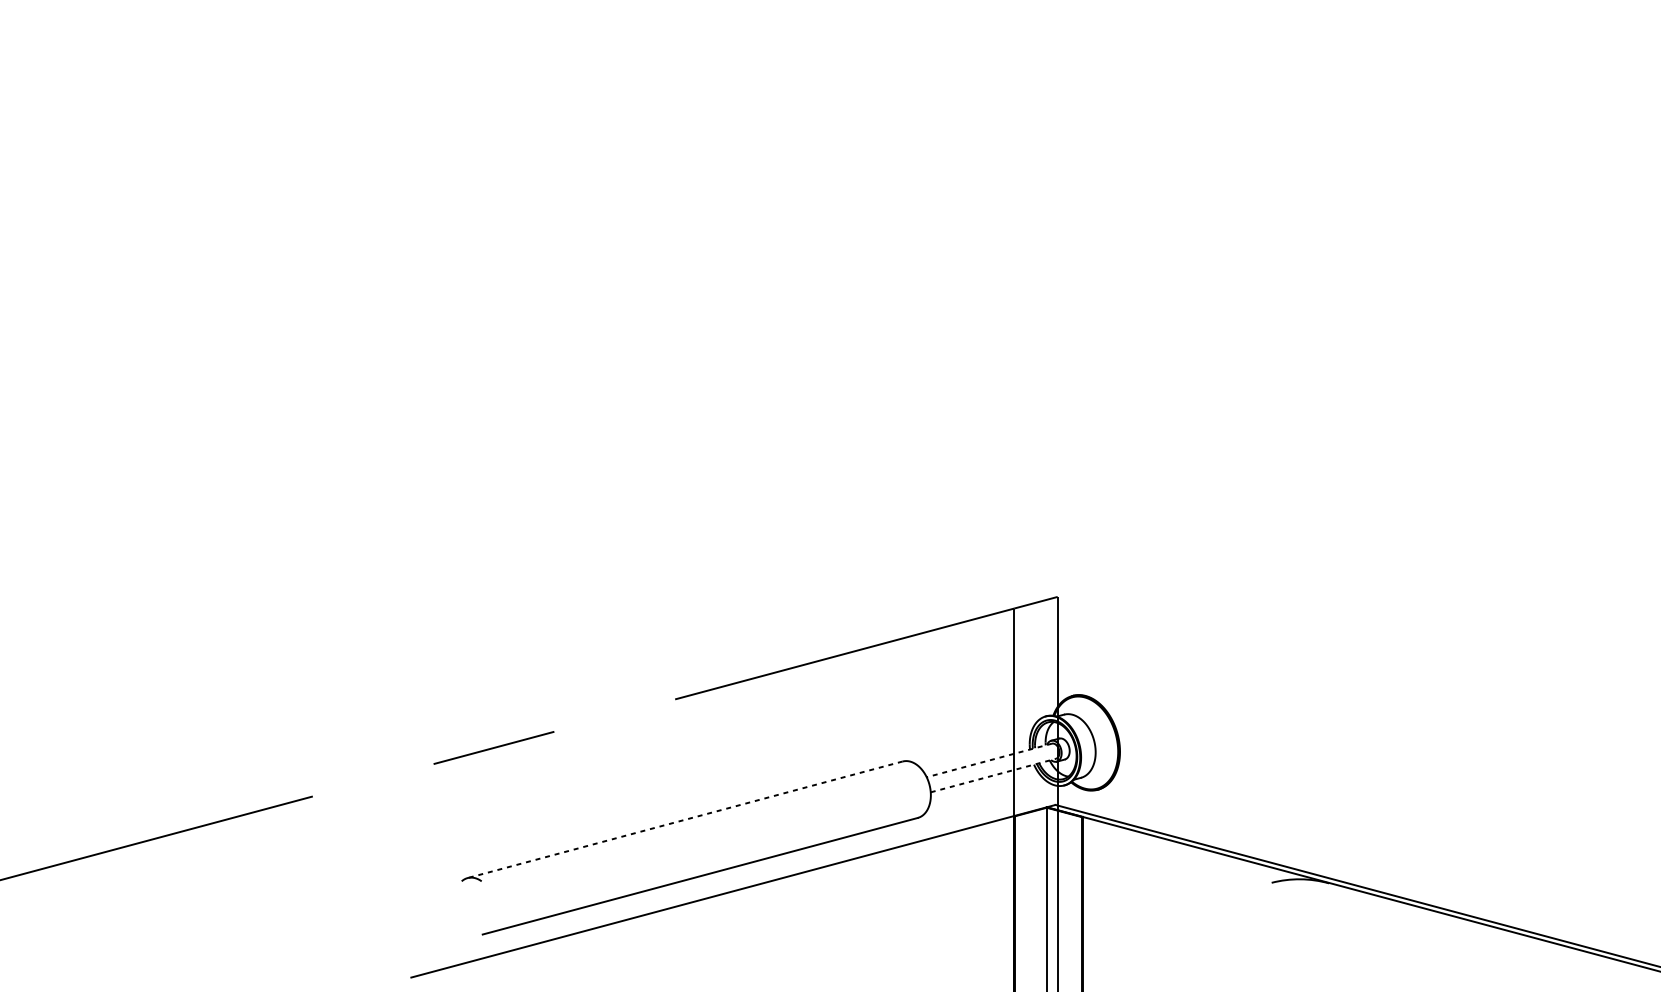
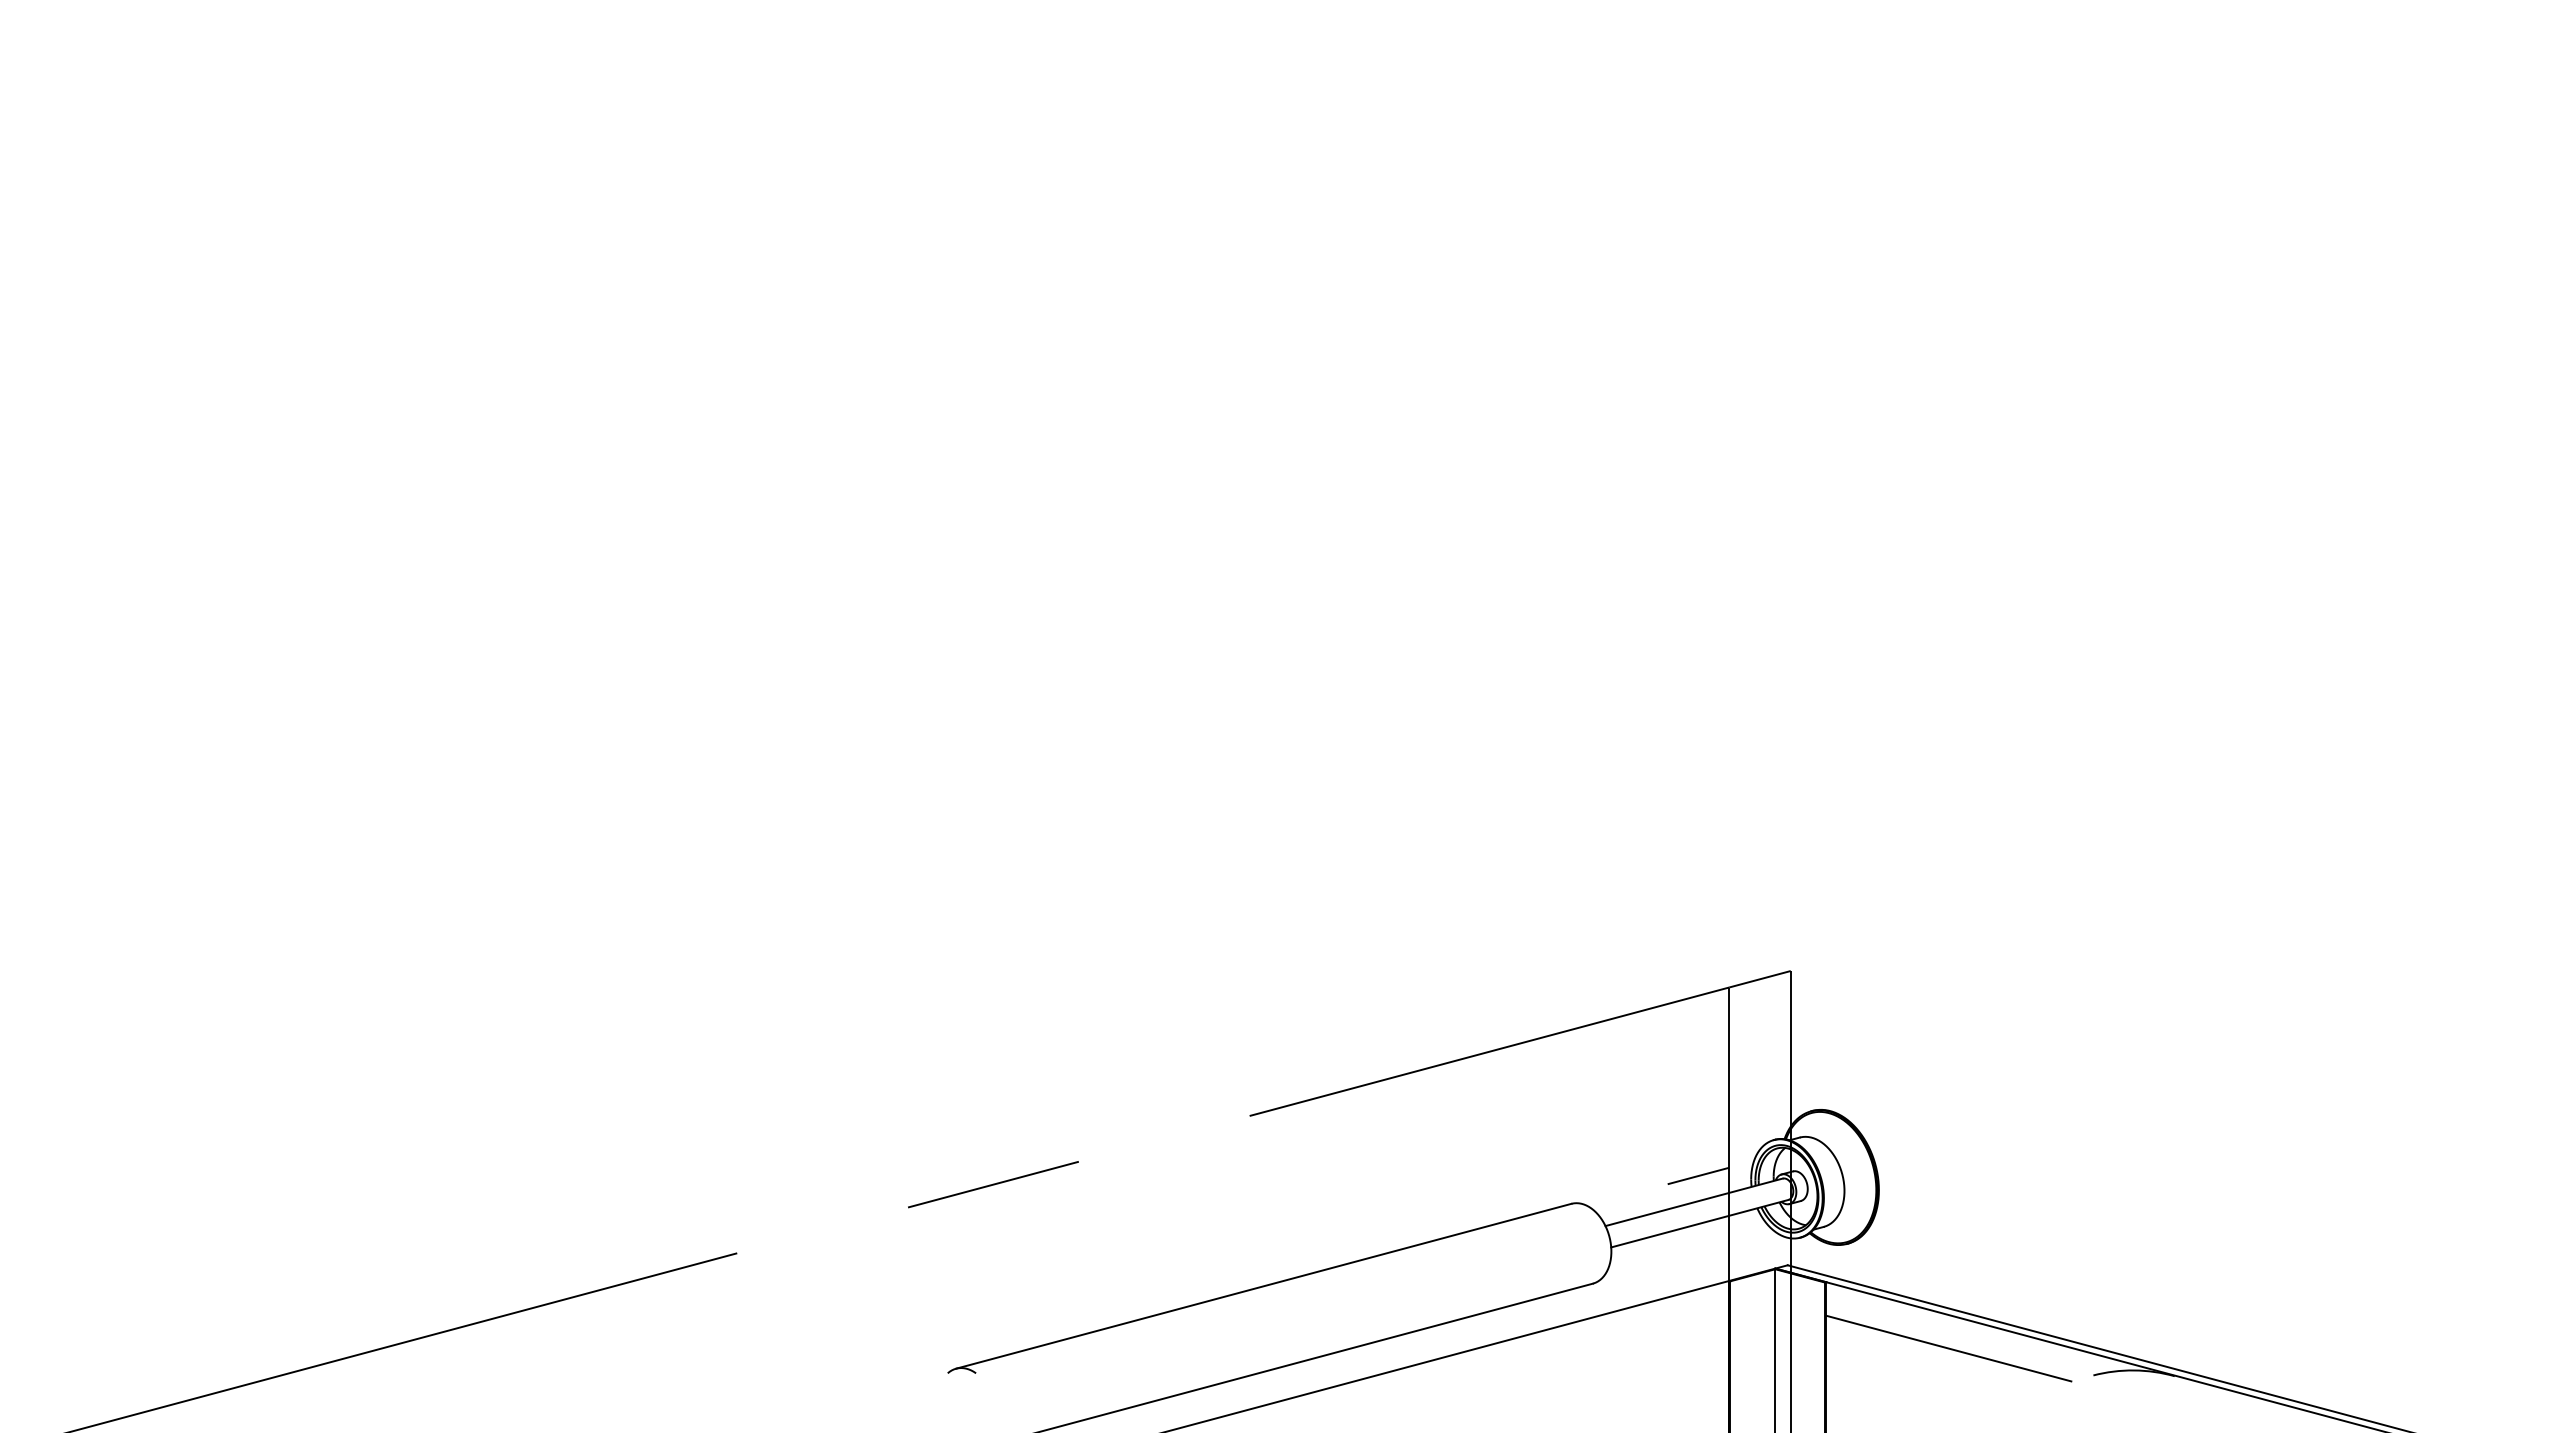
line: (992, 741) -> (1698, 1175), added
line: (989, 760) -> (1694, 1202), dashed -> solid
line: (993, 775) -> (1699, 1223), dashed -> solid
line: (684, 819) -> (1263, 1286), dashed -> solid
line: (1169, 863) -> (1948, 1348), added

